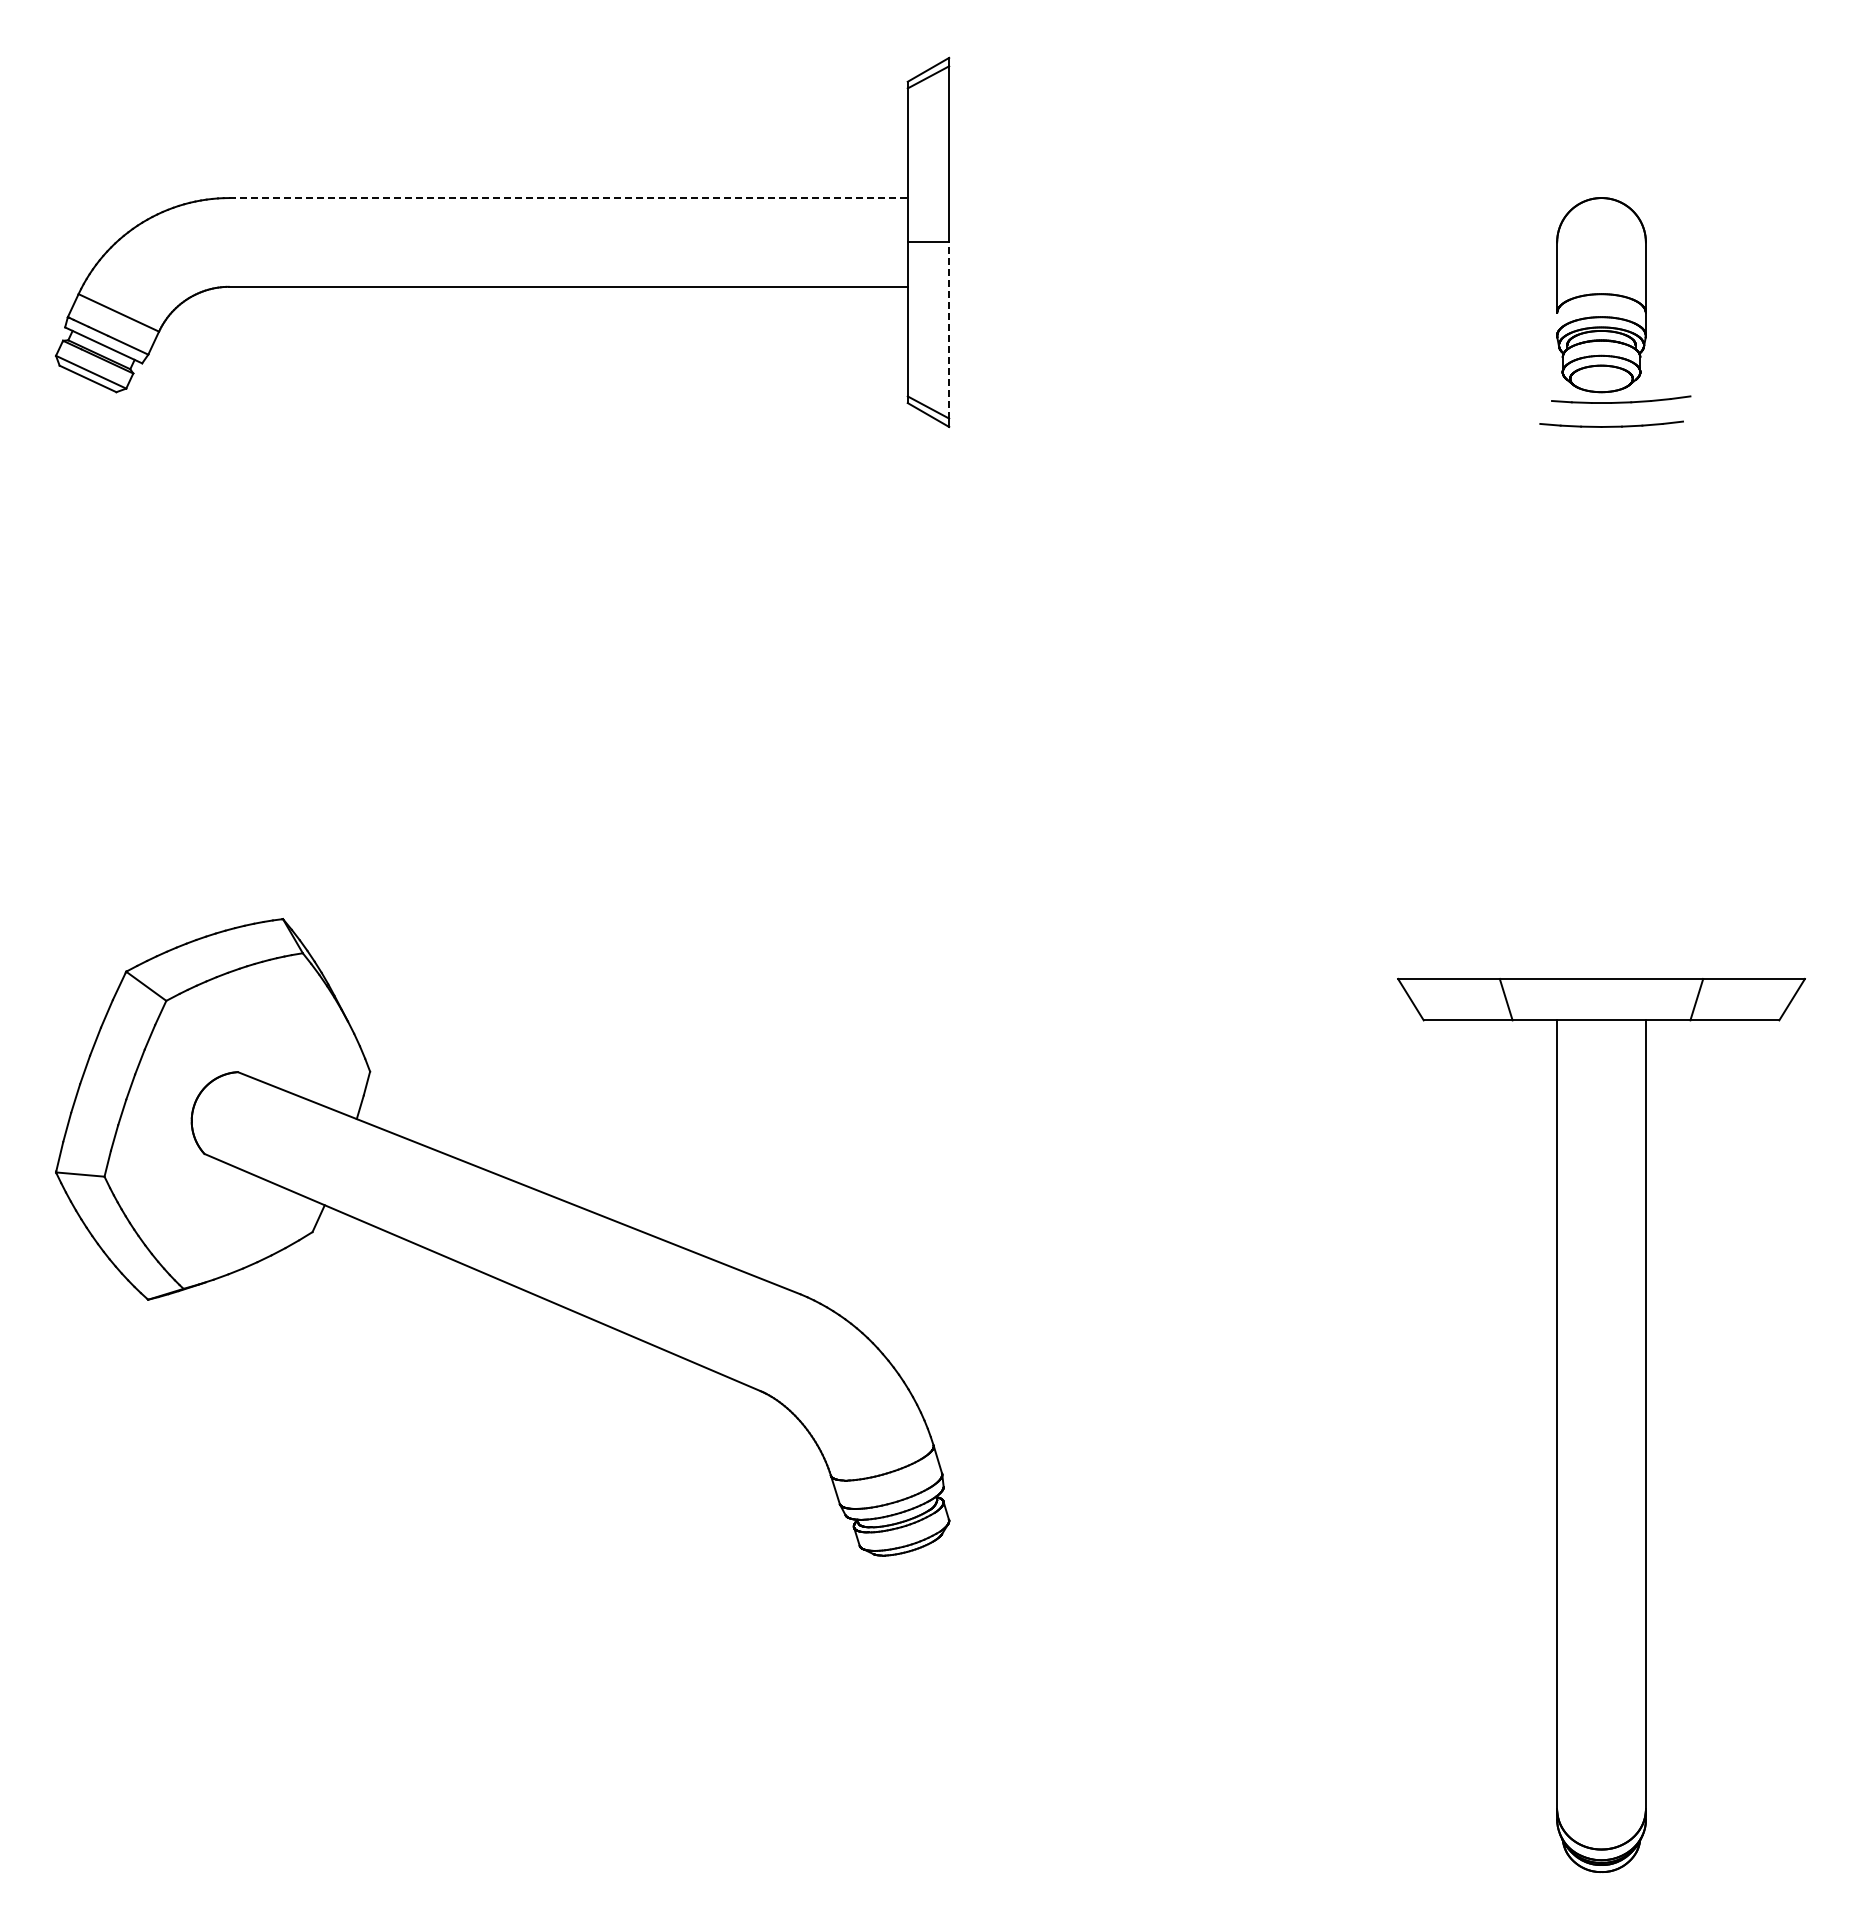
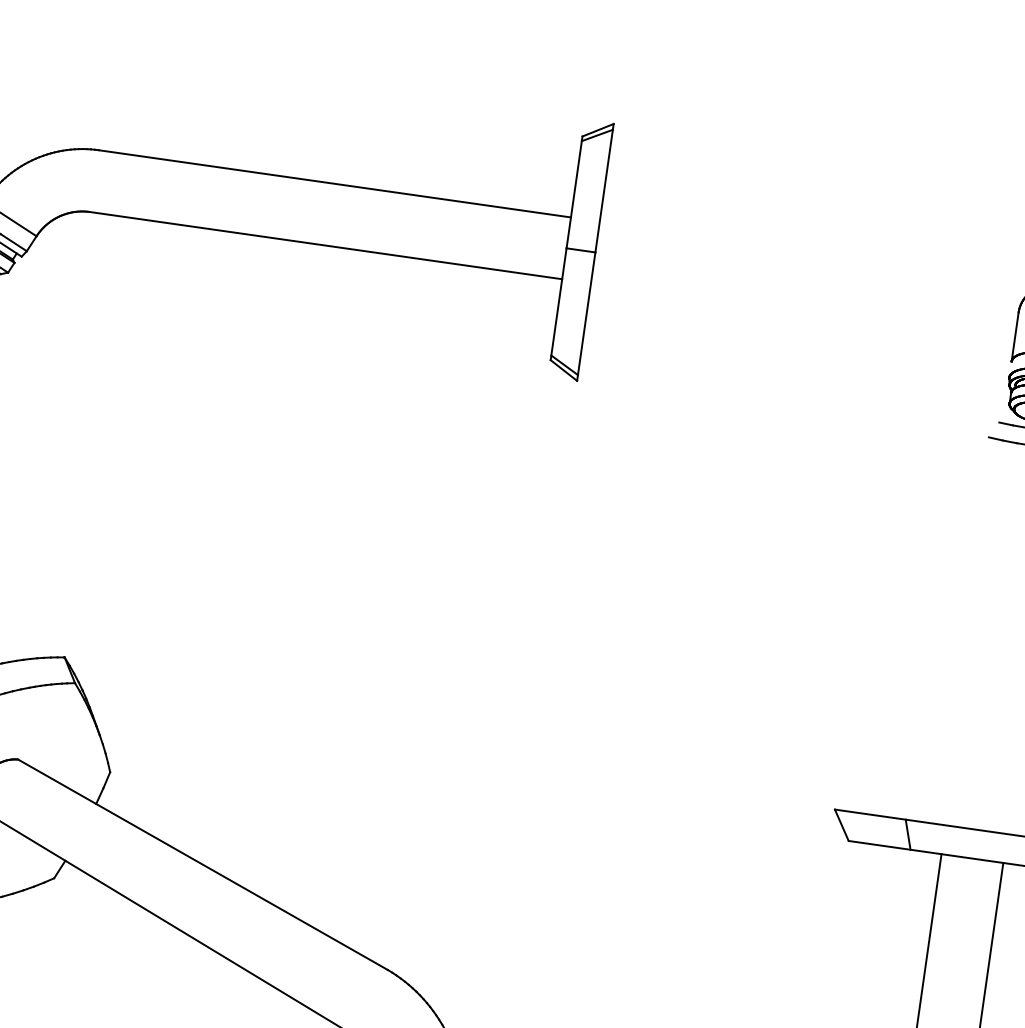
line: (569, 198) -> (335, 184), dashed -> solid
line: (949, 330) -> (586, 313), dashed -> solid

